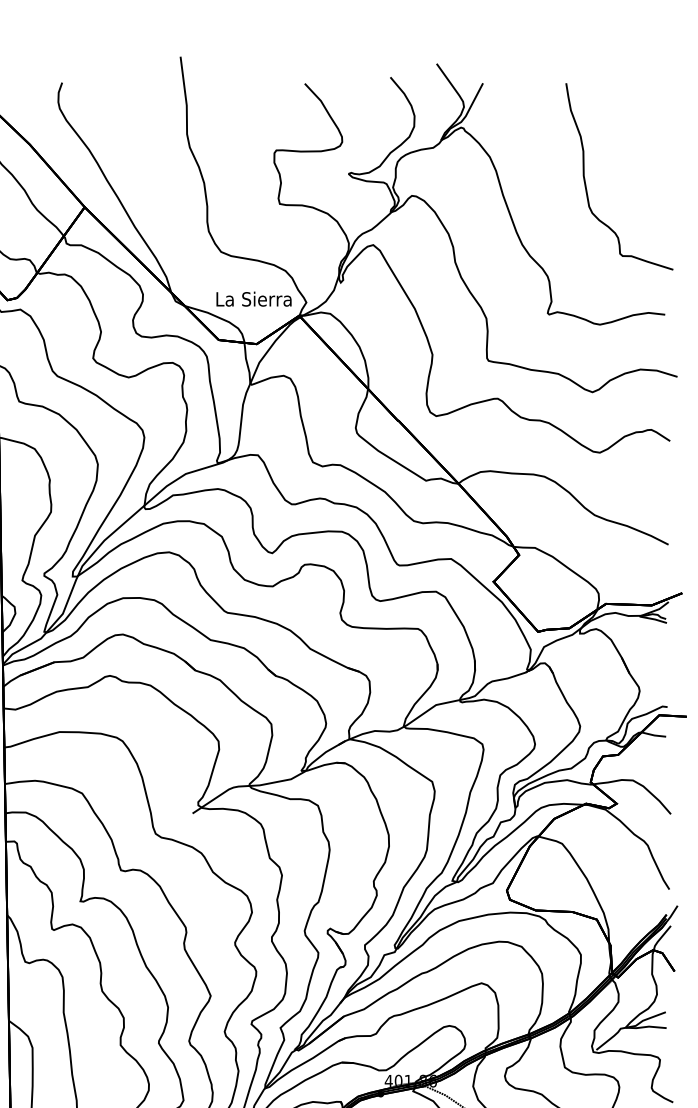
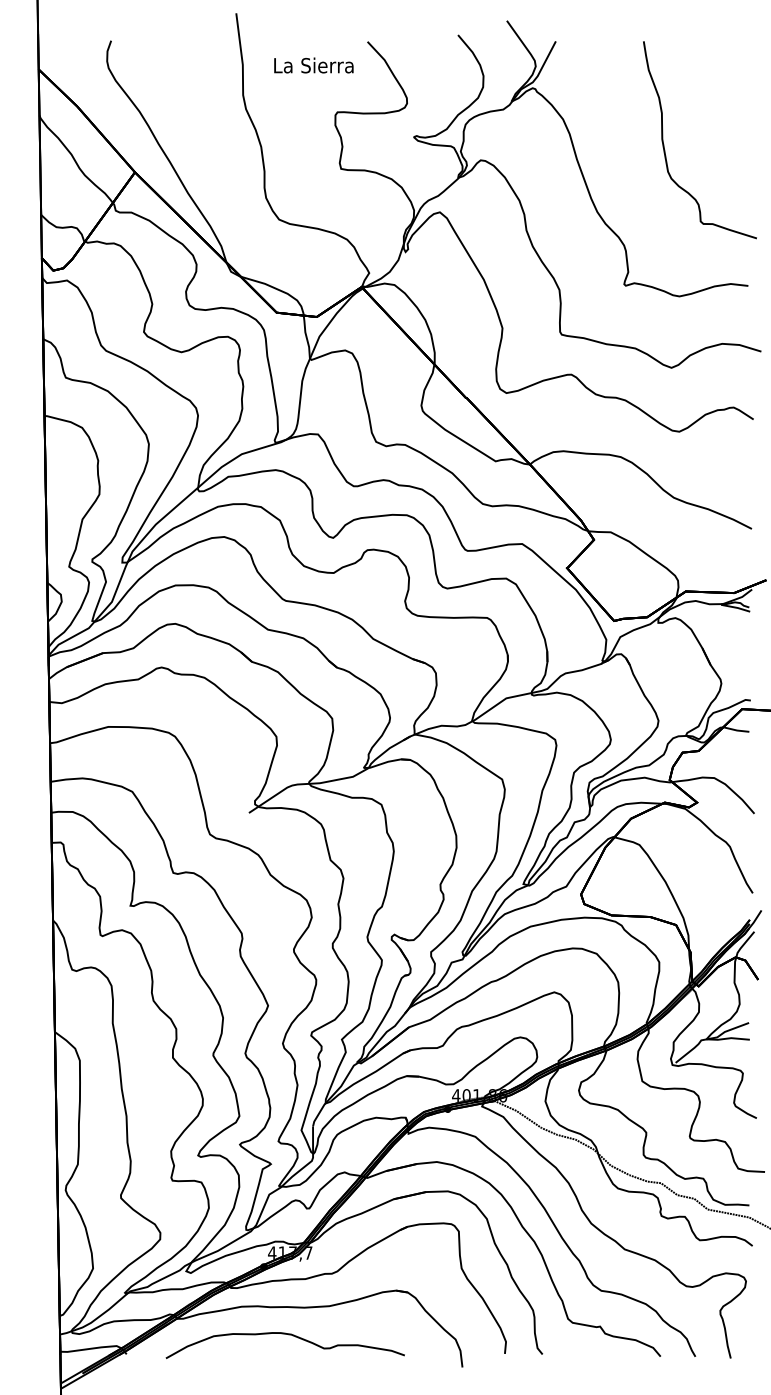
text: (253, 299) -> (313, 65), moved

